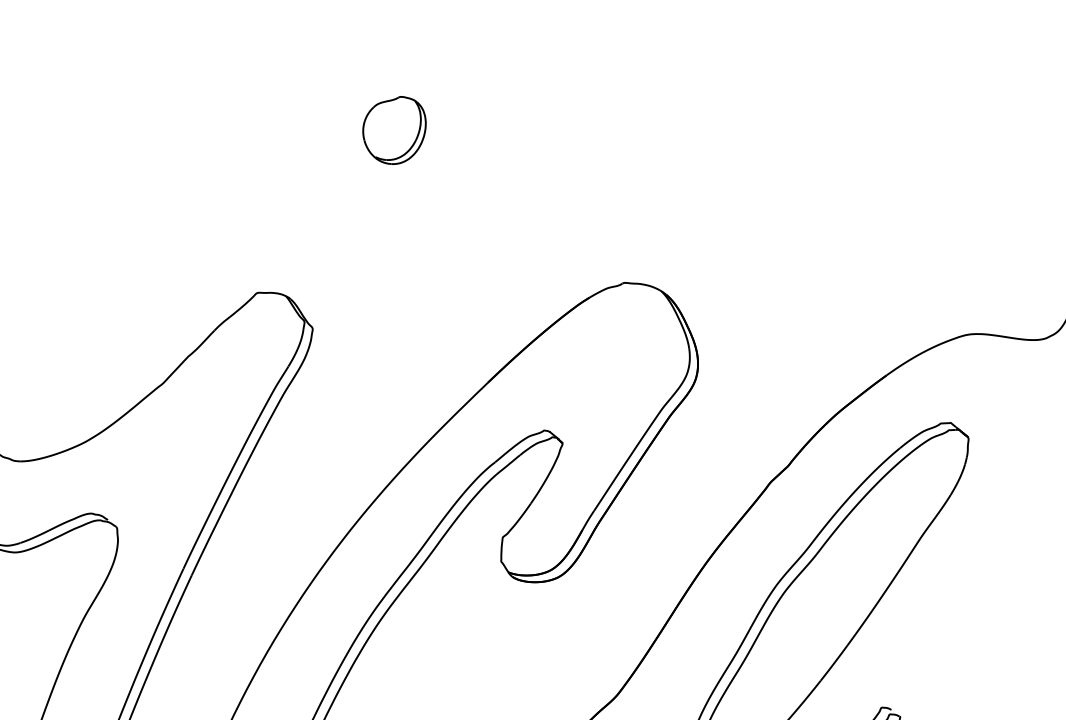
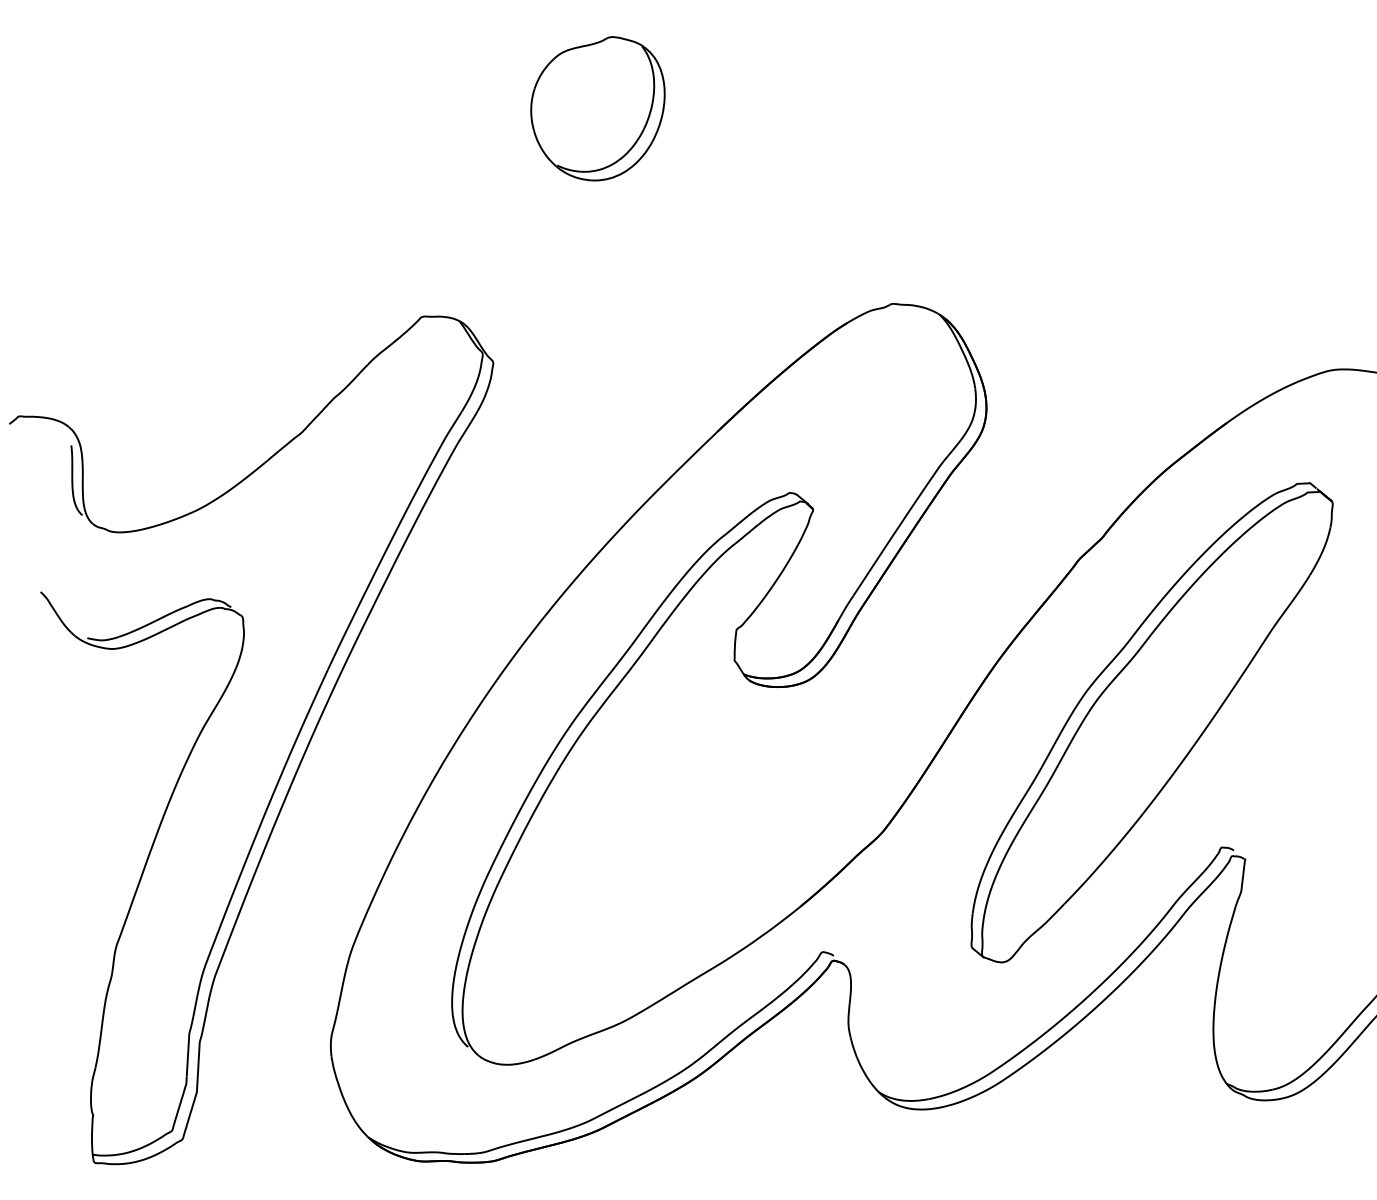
part: (394, 130) -> (597, 108), size x1.67

